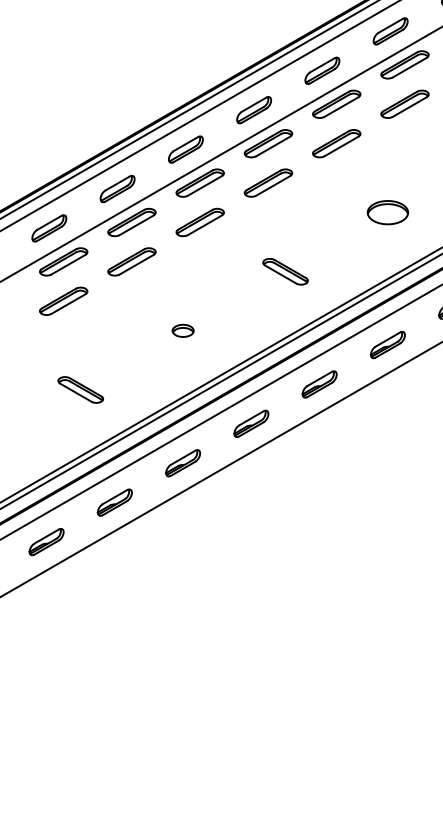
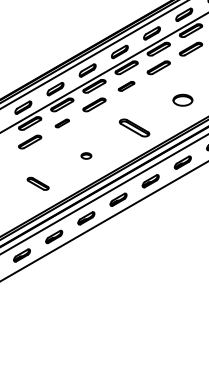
part: (268, 183) -> (126, 86), size x0.7
part: (132, 261) -> (62, 123), size x0.6
part: (285, 272) -> (134, 128), size x1.4

